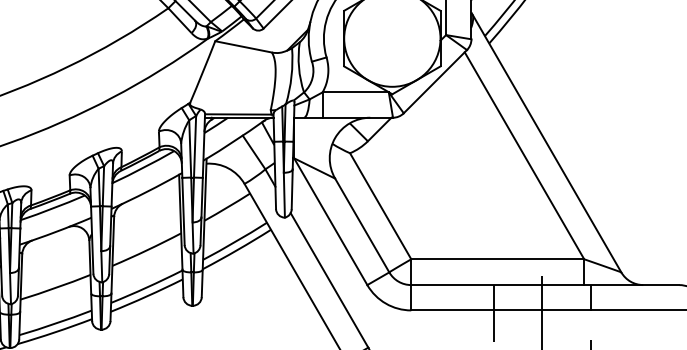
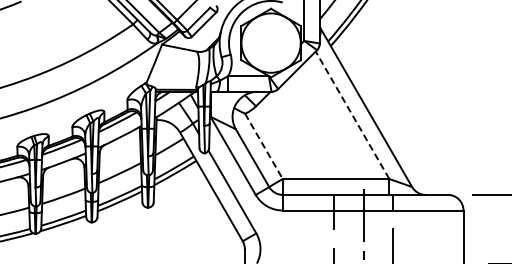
line: (524, 156) -> (352, 115), solid -> dashed
line: (379, 206) -> (263, 146), solid -> dashed

